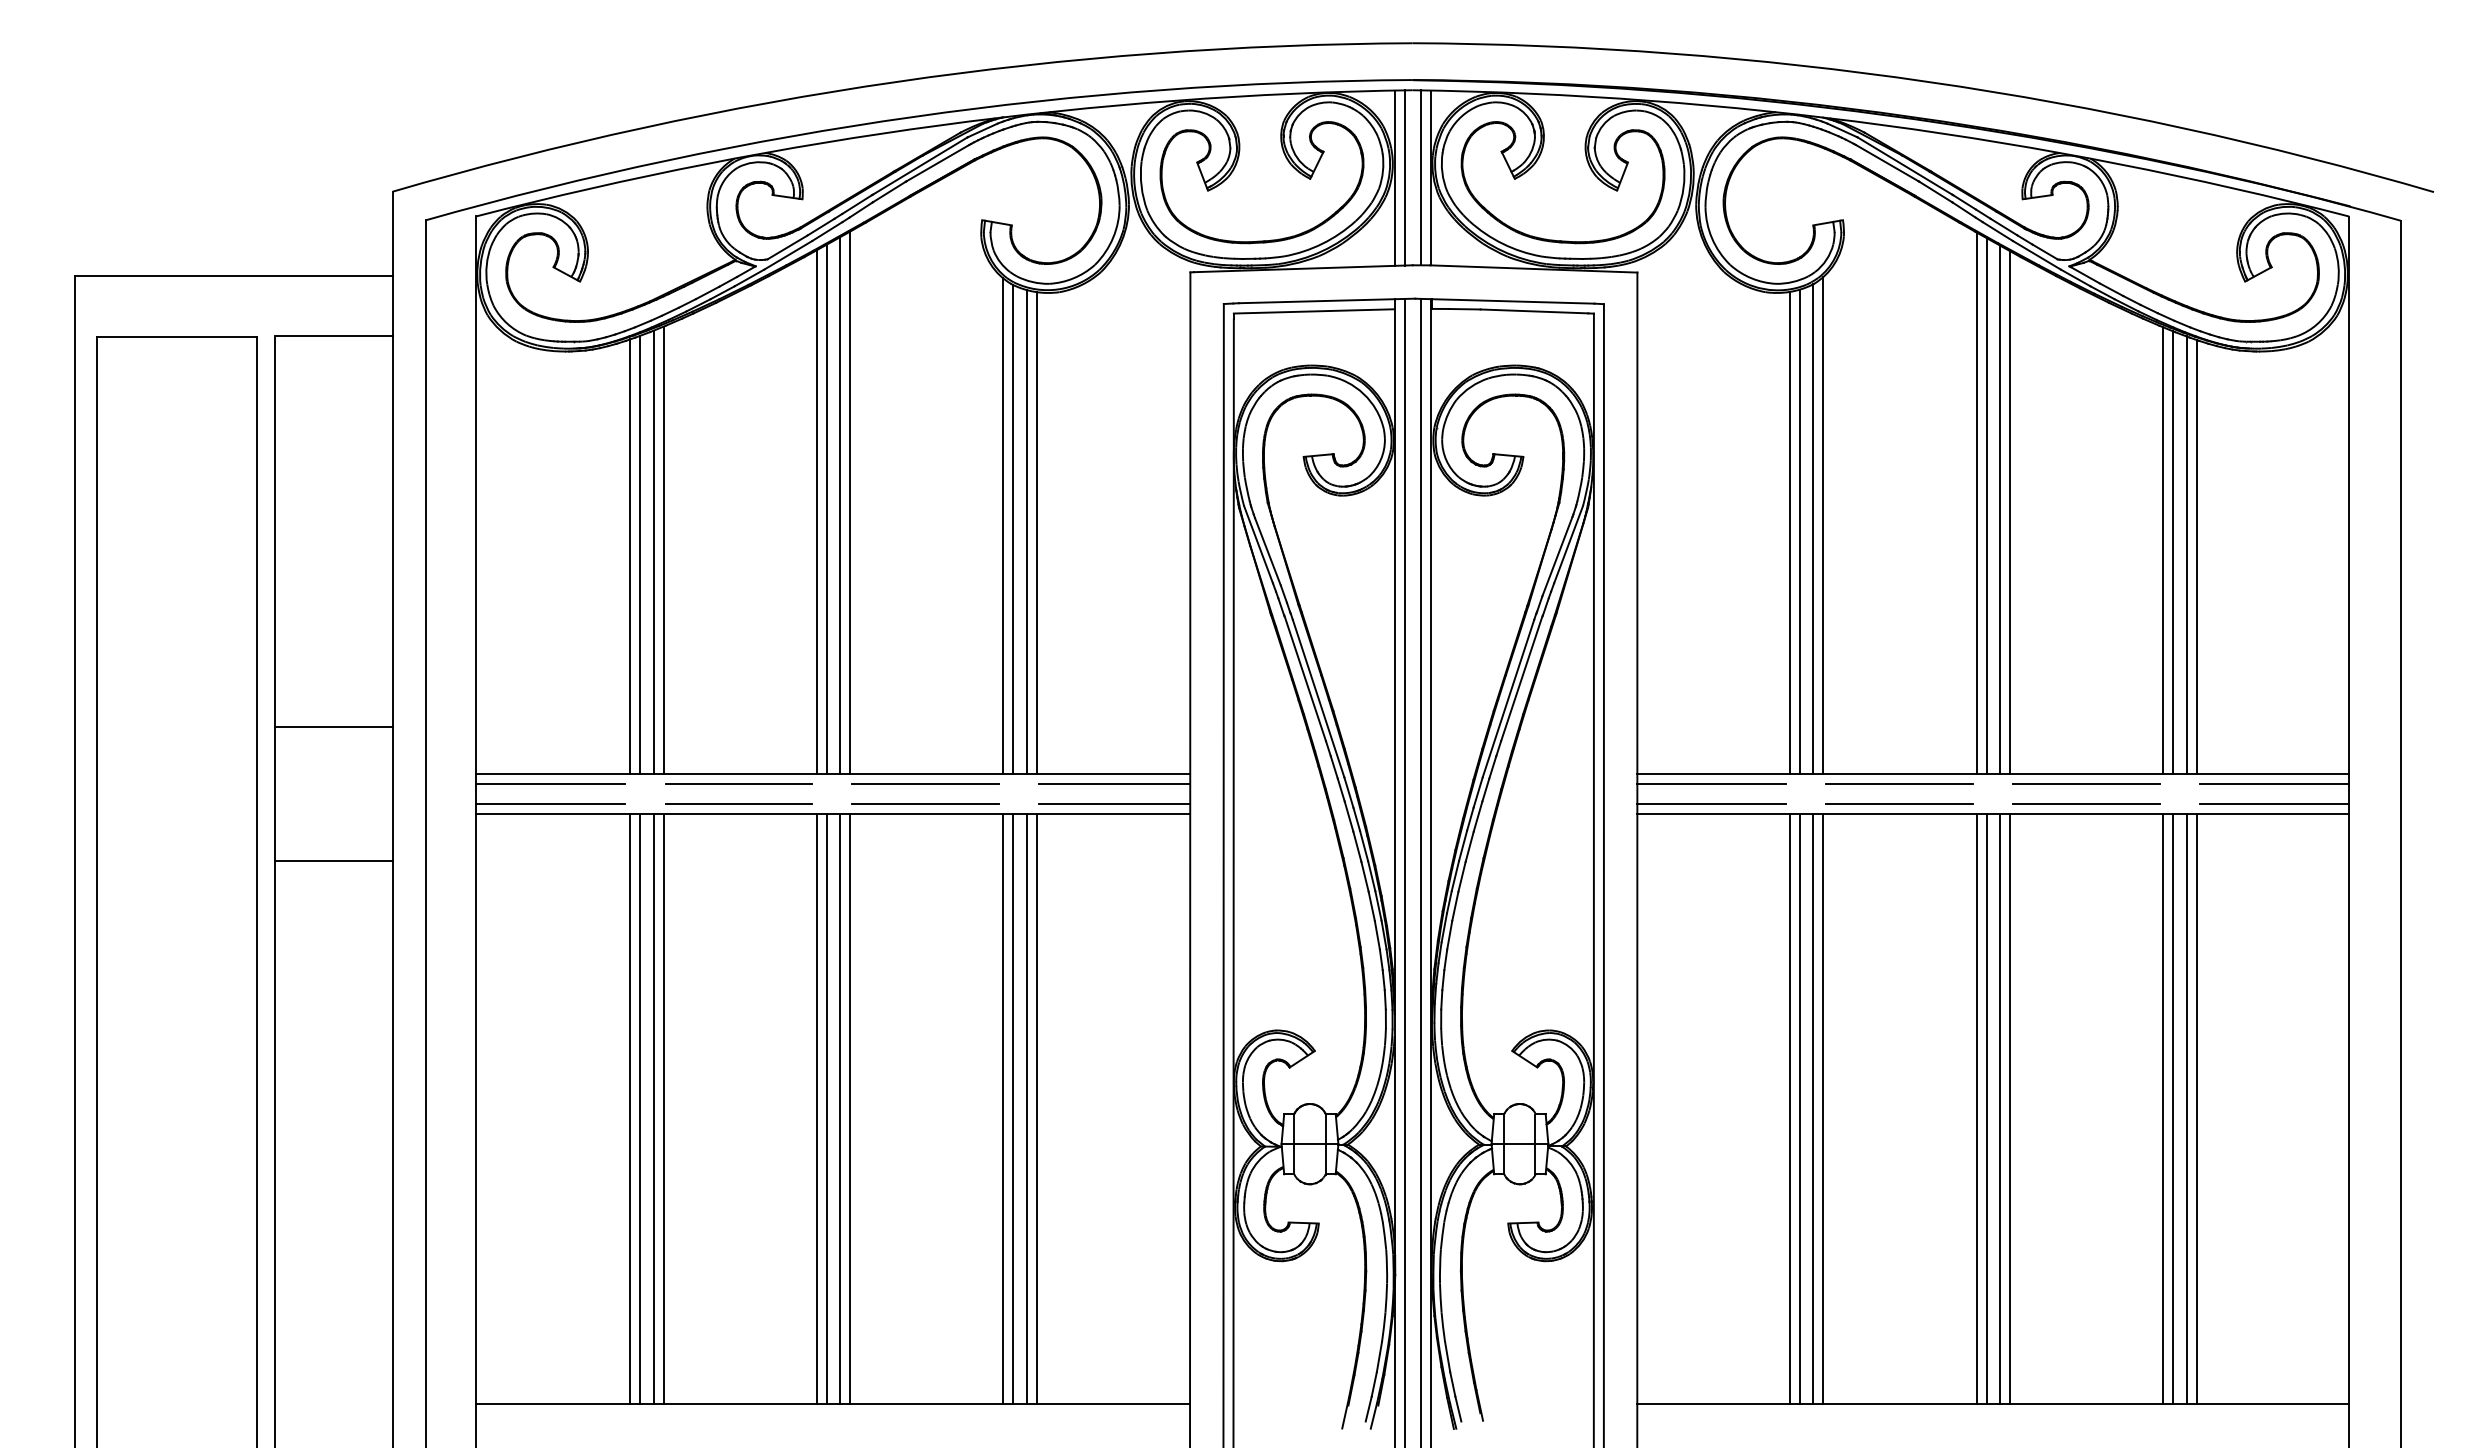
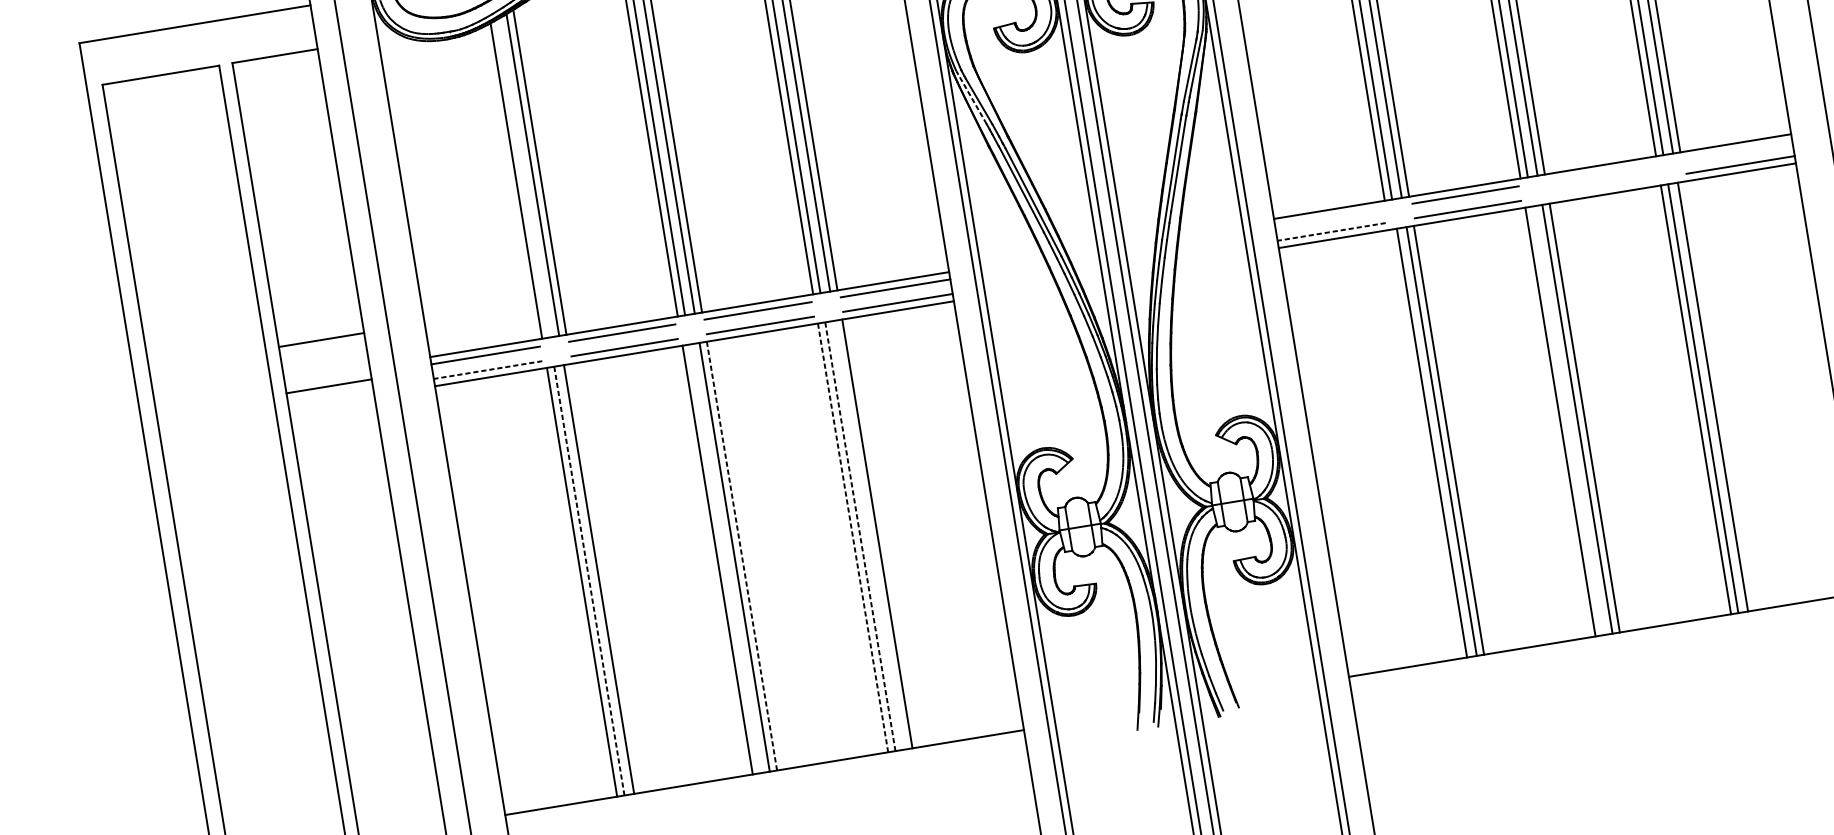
line: (1258, 544) -> (971, 97), solid -> dashed
line: (640, 554) -> (523, 178), removed
line: (1711, 783) -> (1329, 217), removed
line: (2086, 783) -> (1601, 172), removed
line: (2274, 783) -> (1738, 150), removed
line: (550, 803) -> (487, 369), solid -> dashed
line: (1711, 803) -> (1331, 231), solid -> dashed
line: (2086, 803) -> (1603, 187), removed
line: (333, 860) -> (328, 386), moved
line: (640, 1108) -> (589, 580), solid -> dashed
line: (663, 1108) -> (606, 578), removed
line: (826, 1108) -> (724, 558), removed
line: (1003, 1108) -> (853, 537), solid -> dashed
line: (1013, 1108) -> (860, 536), solid -> dashed
line: (1026, 1108) -> (870, 534), removed
line: (1789, 1108) -> (1424, 444), removed
line: (1986, 1108) -> (1567, 420), removed
line: (2196, 1108) -> (1720, 395), removed
line: (850, 1109) -> (742, 556), solid -> dashed

